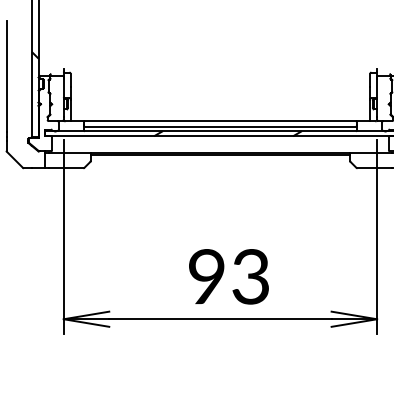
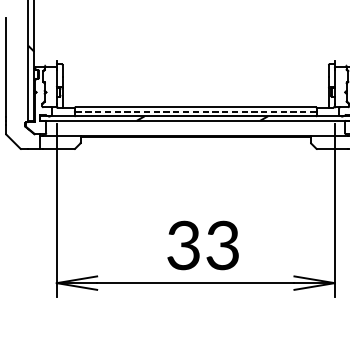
line: (220, 126) -> (195, 112), solid -> dashed
text: (206, 276) -> (183, 245), 93 -> 33

